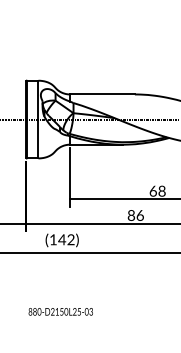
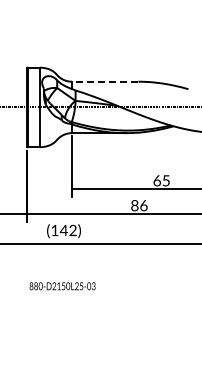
line: (101, 94) -> (104, 81), solid -> dashed
text: (161, 190) -> (165, 180), 68 -> 65
text: (60, 312) -> (62, 286), moved

